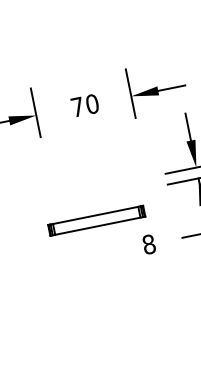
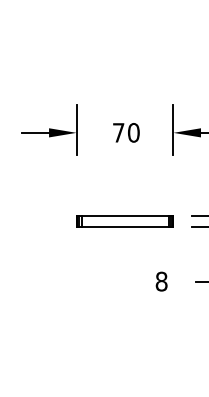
part: (96, 221) -> (124, 221), moved

